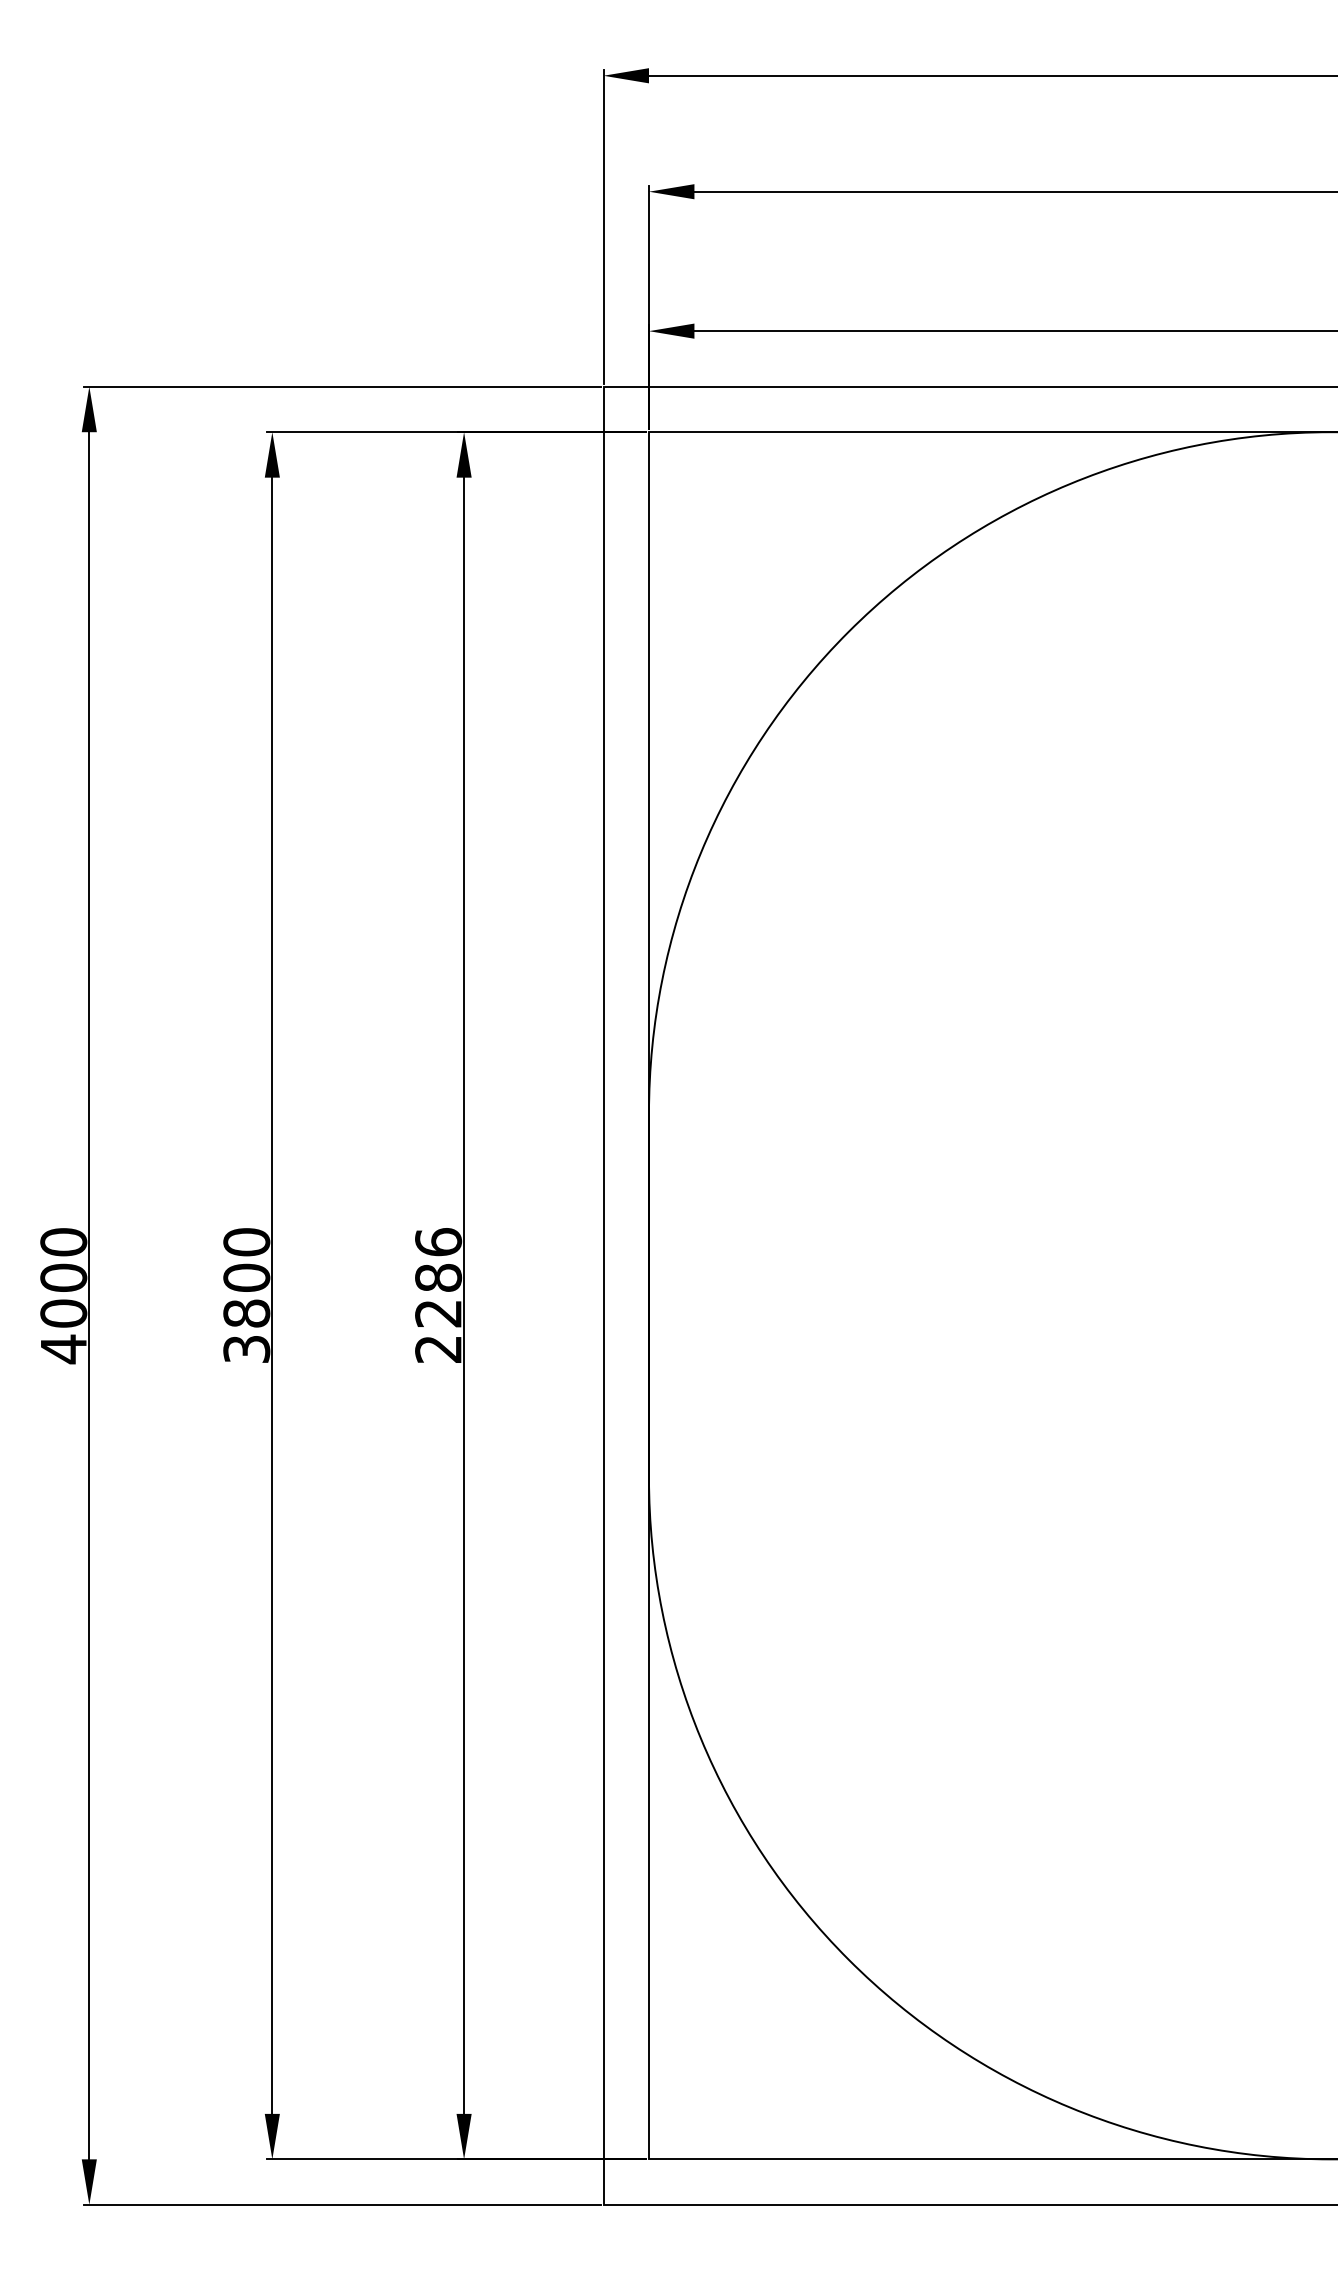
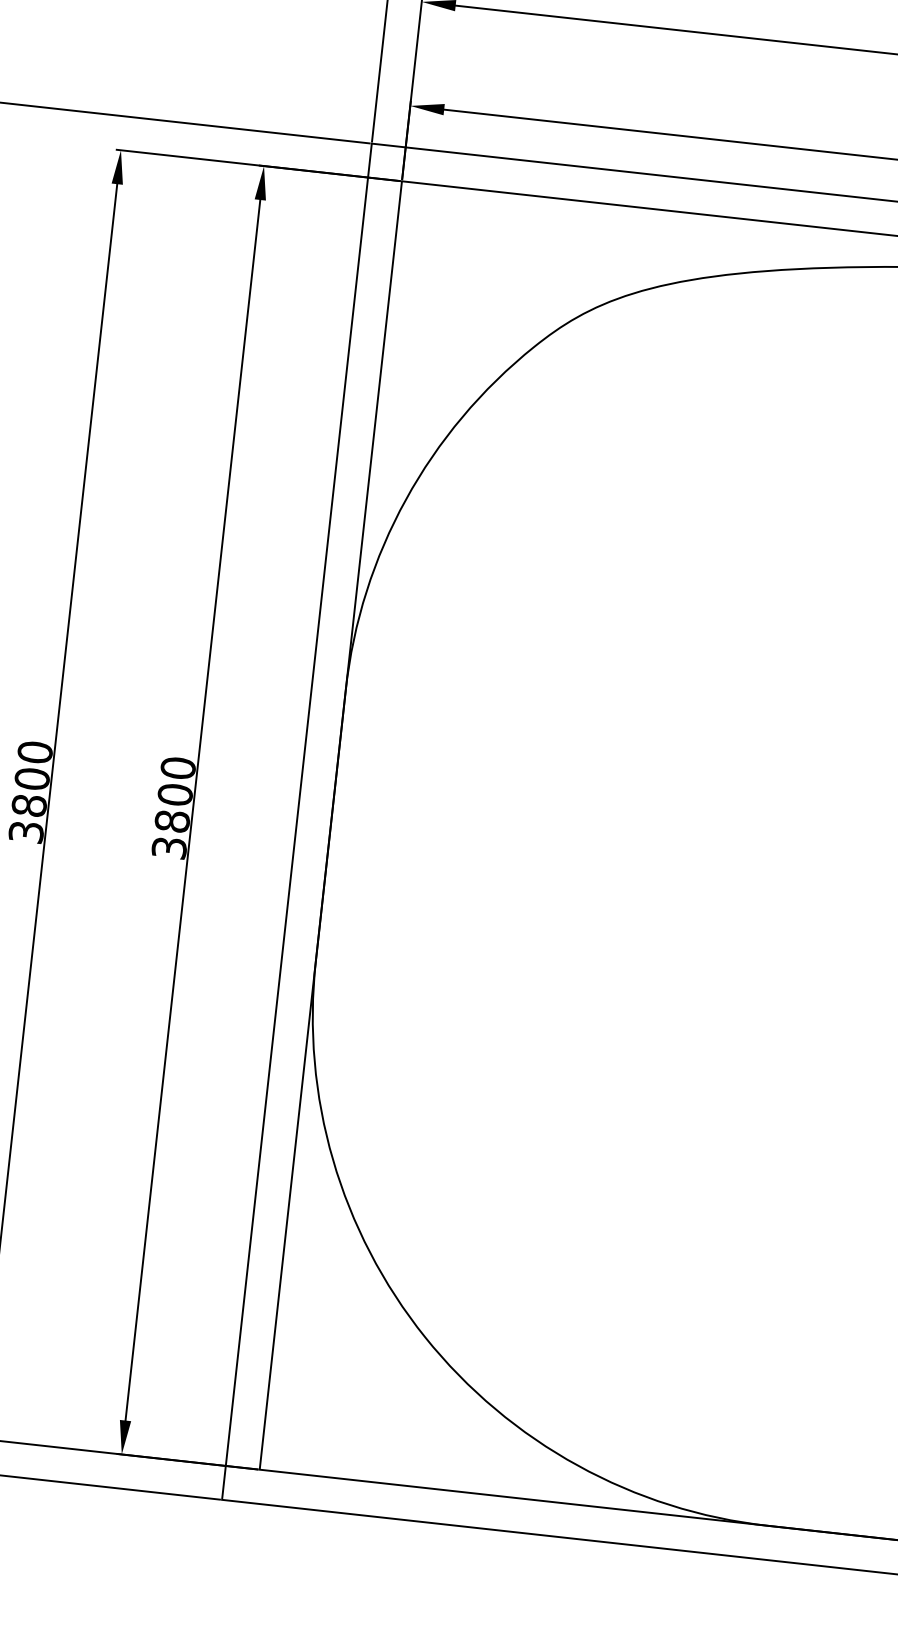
text: (438, 1295) -> (173, 807), 2286 -> 3800

